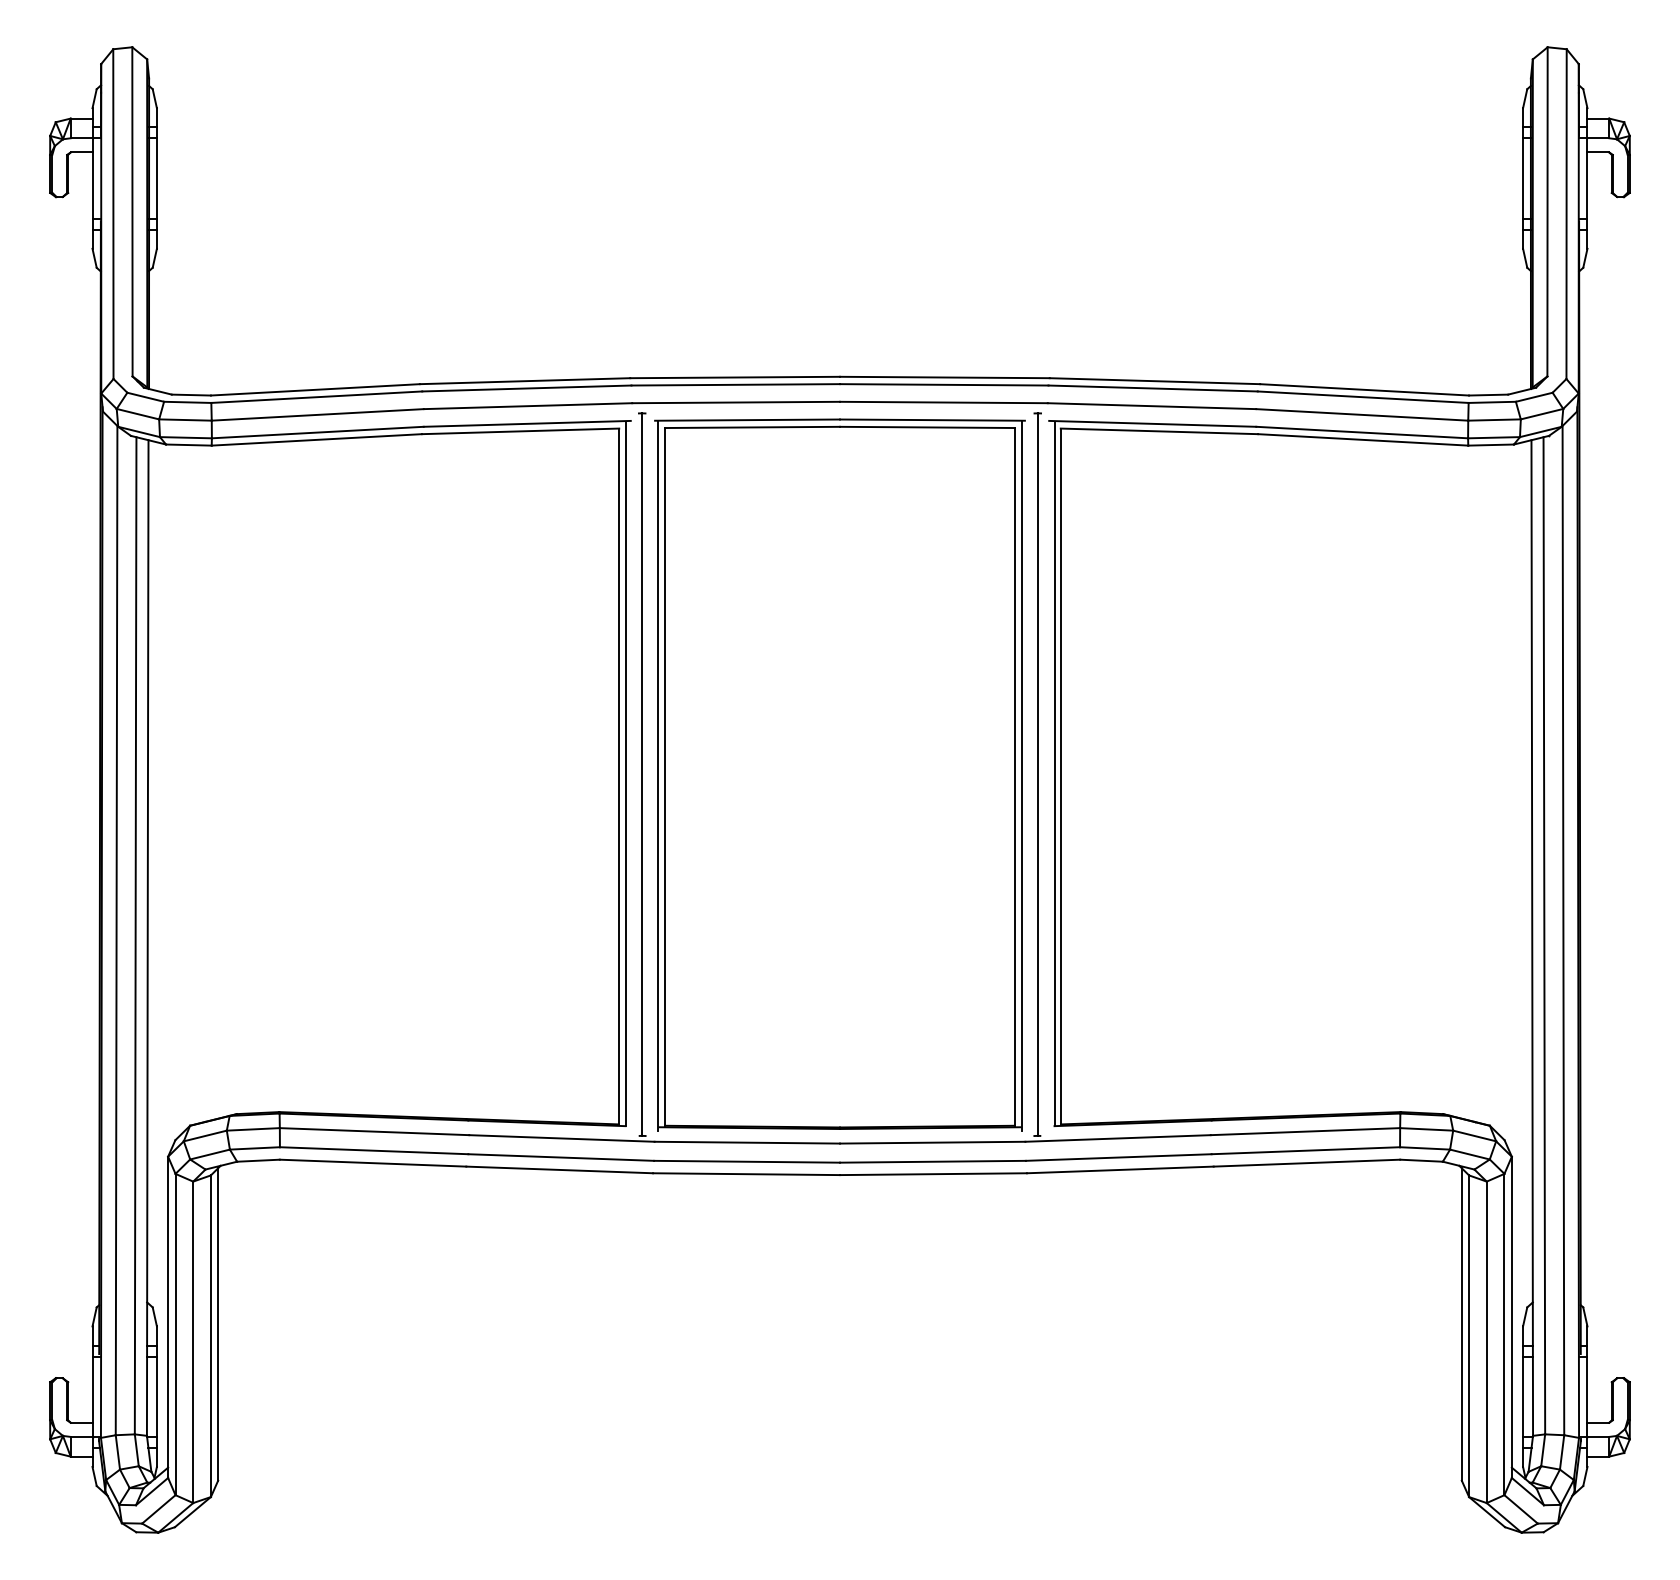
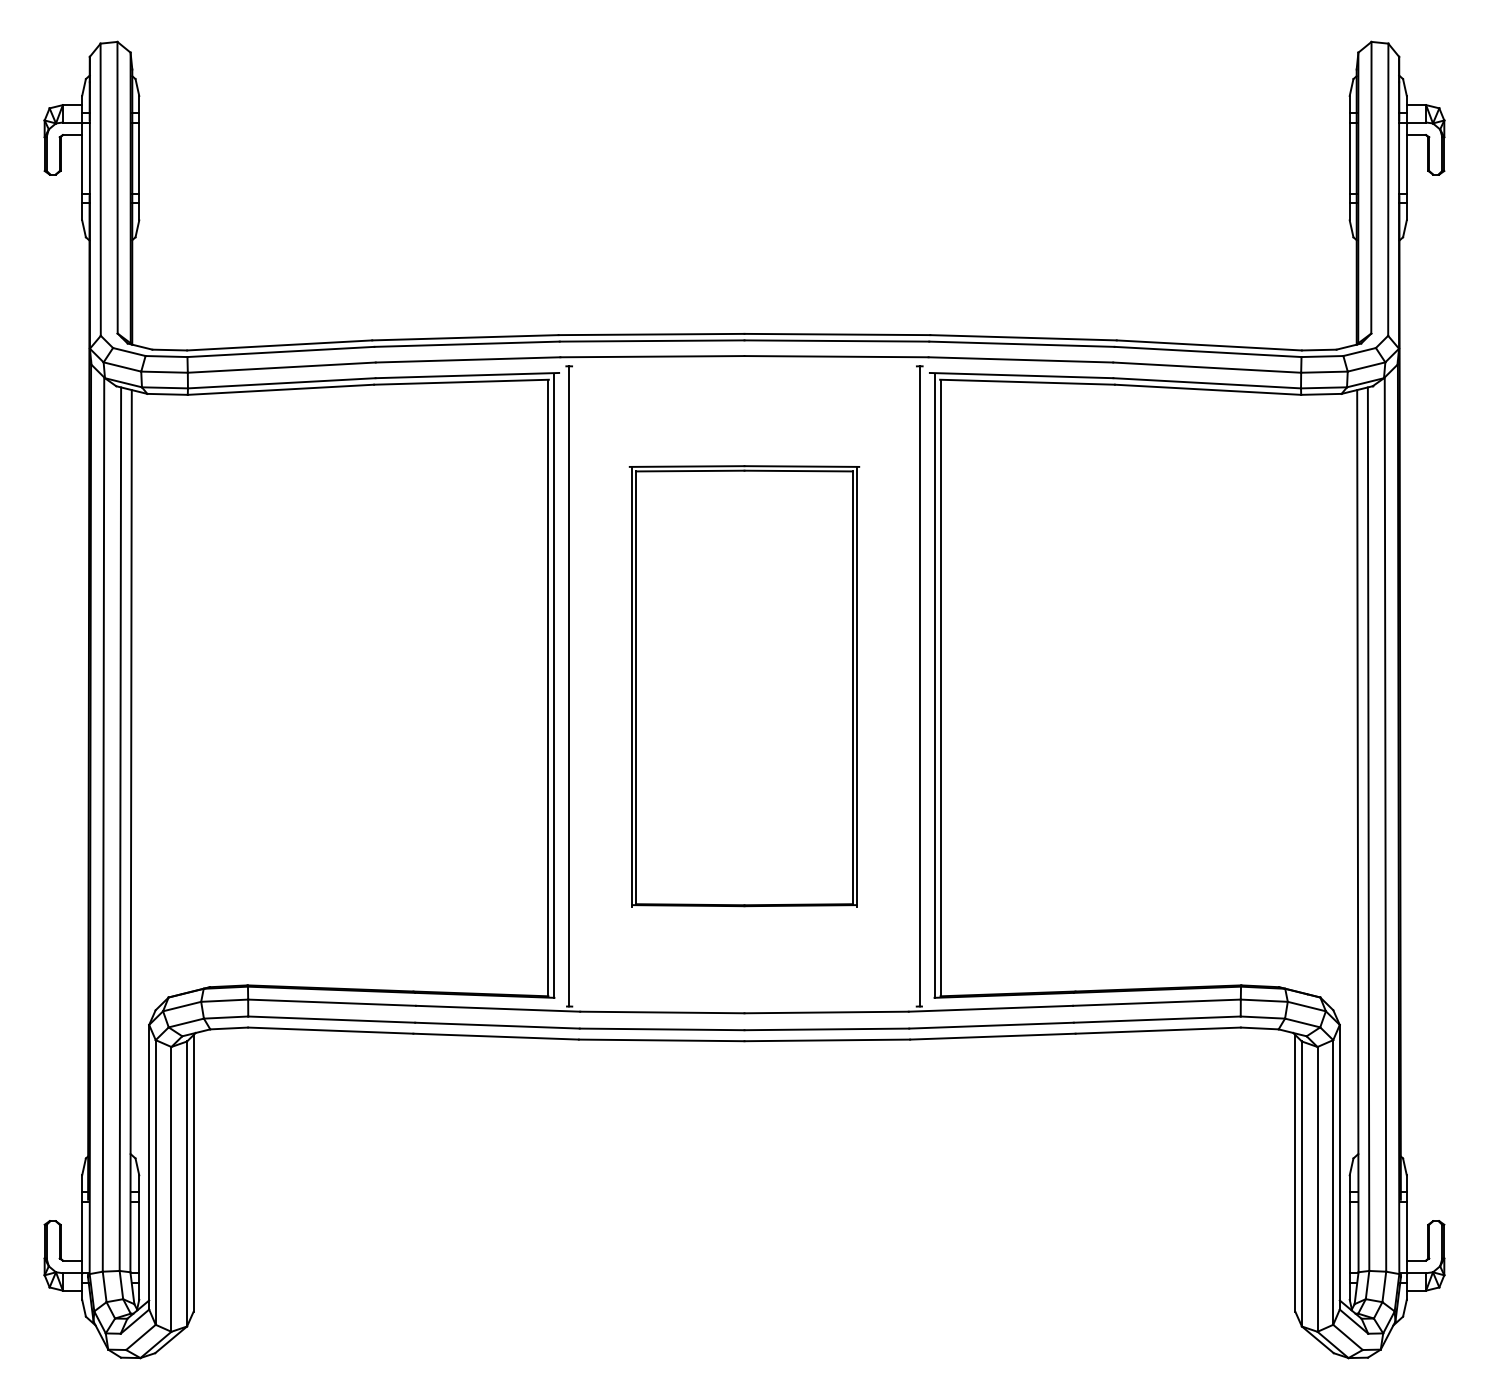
part: (840, 774) -> (744, 686), size x0.7

